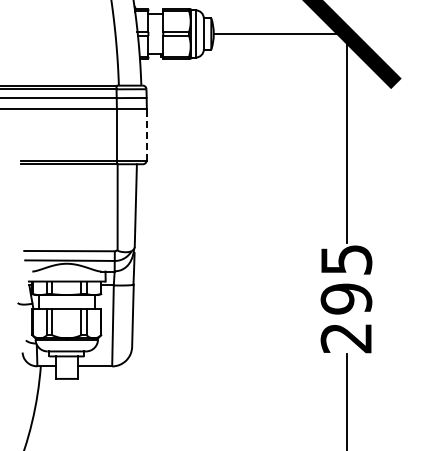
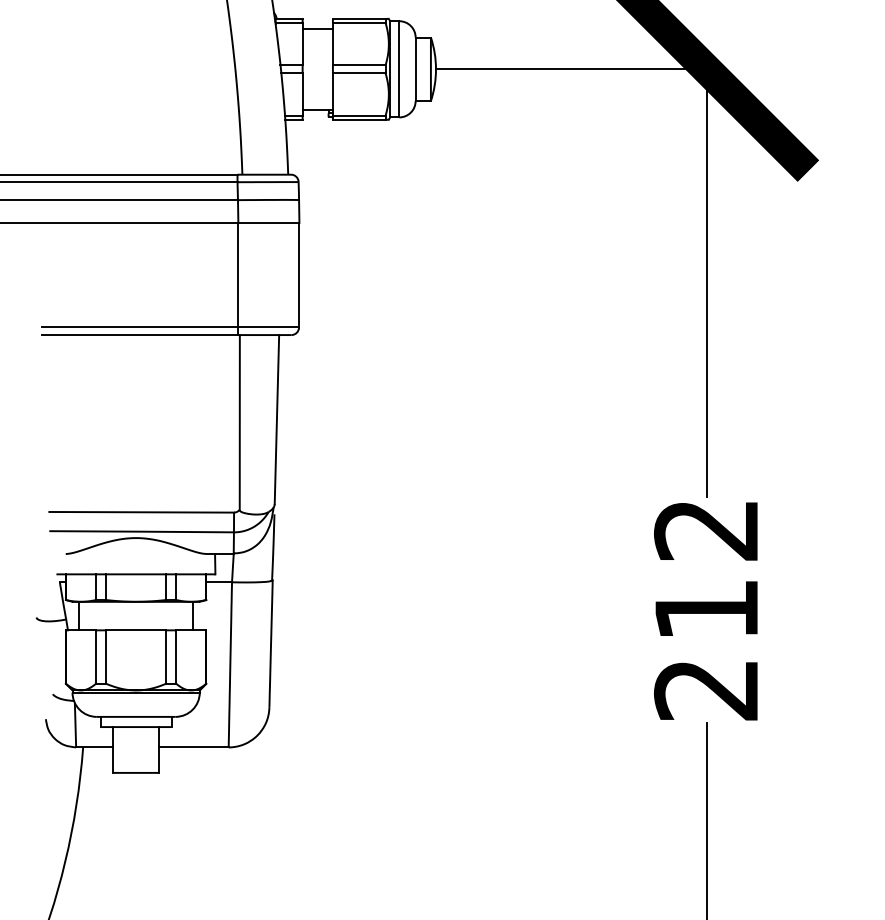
line: (146, 134) -> (298, 274), dashed -> solid
text: (346, 279) -> (706, 570), 295 -> 212

